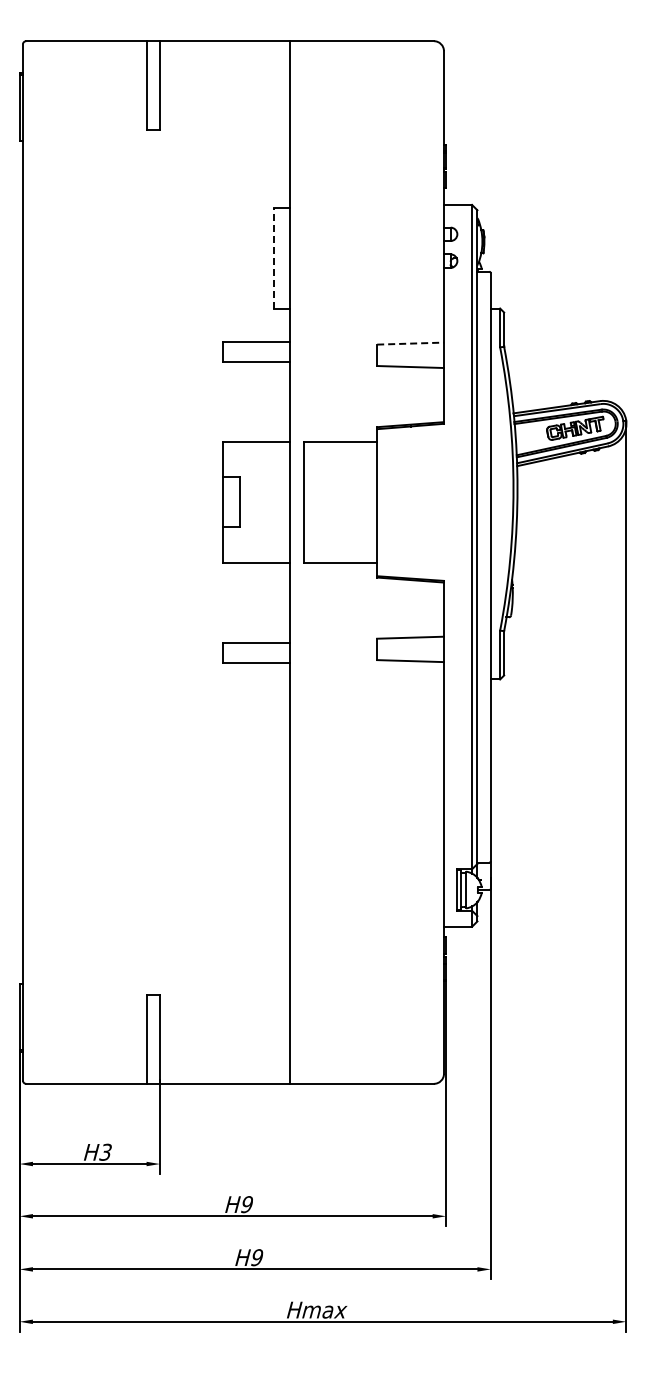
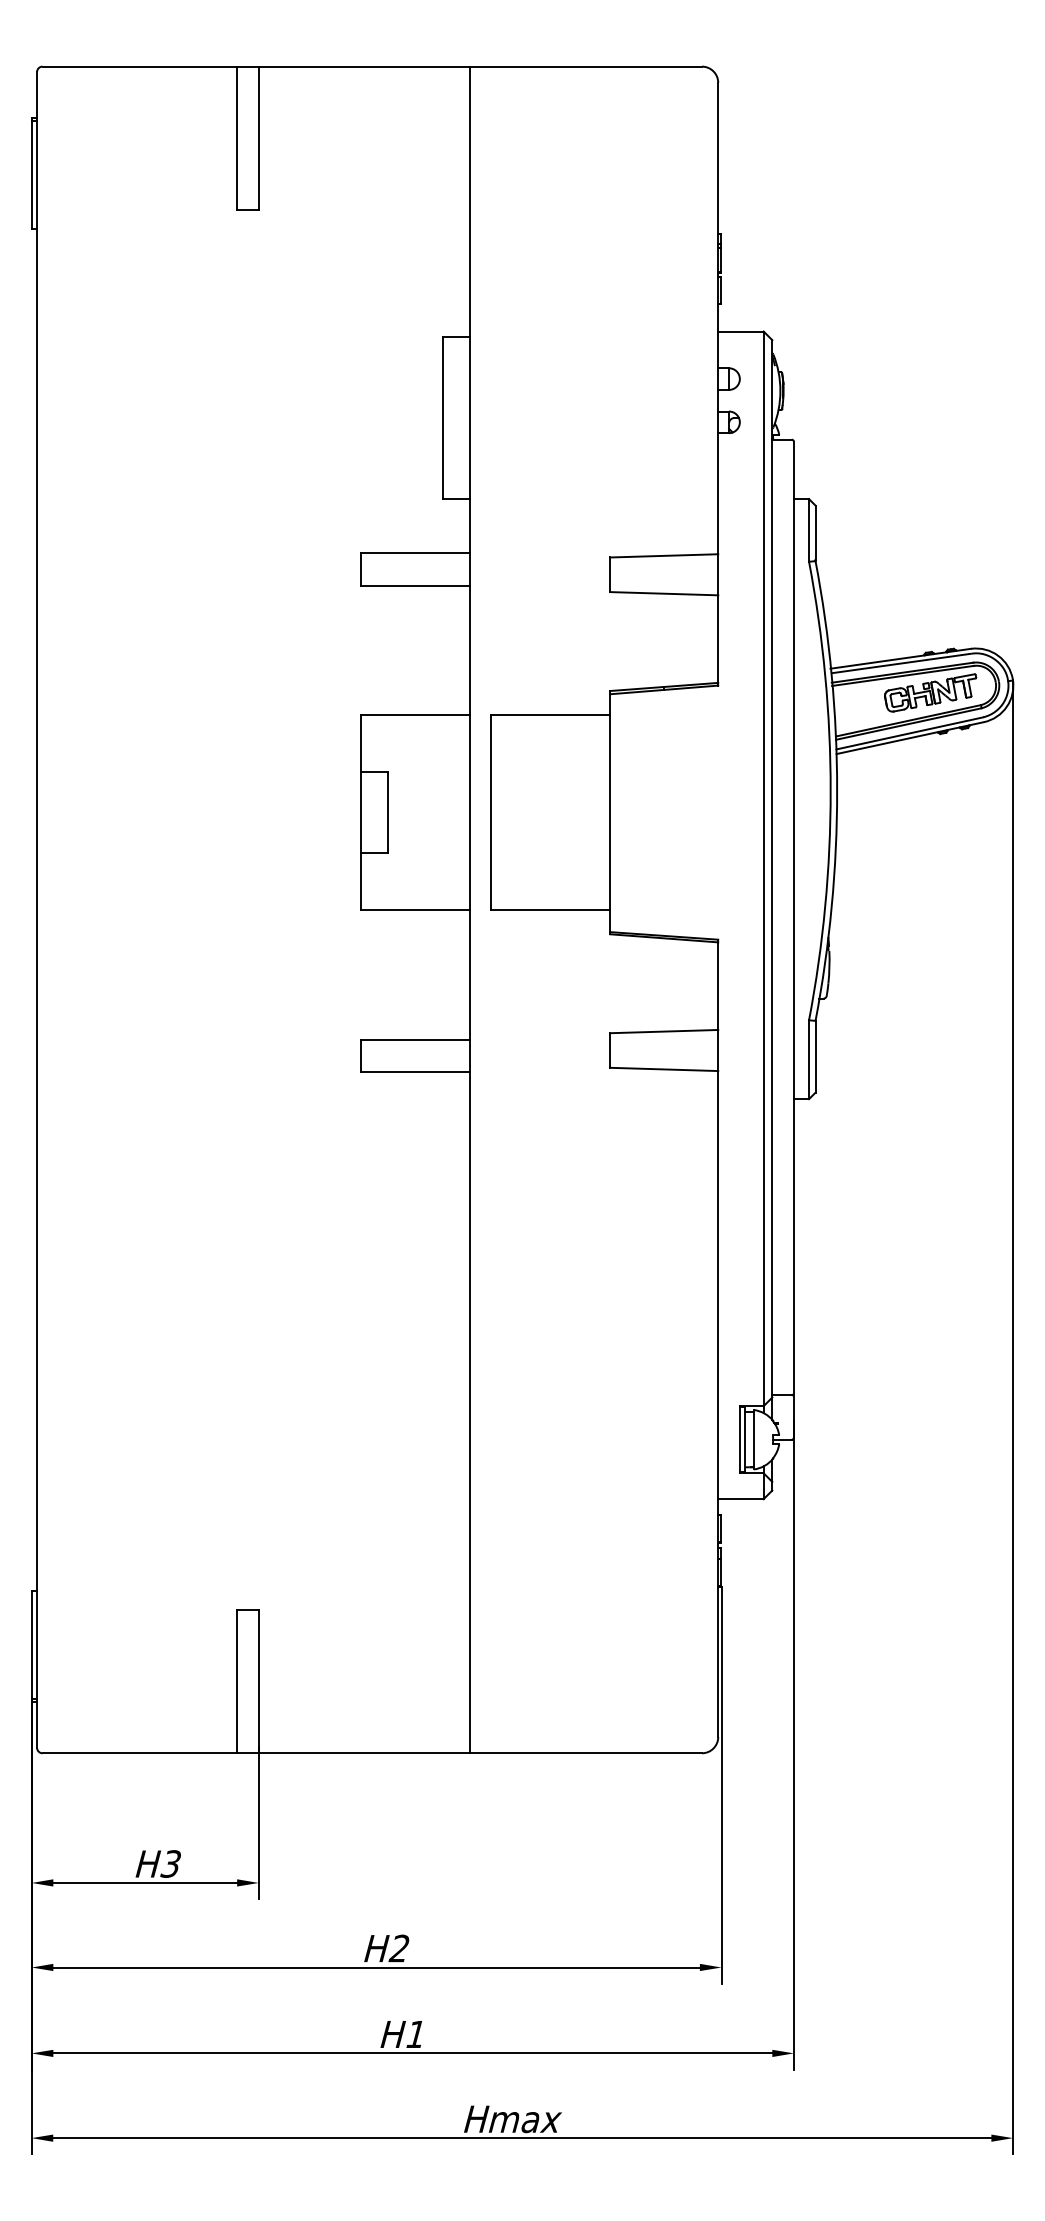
line: (273, 257) -> (442, 416), dashed -> solid
line: (411, 343) -> (665, 555), dashed -> solid
text: (246, 1204) -> (398, 1948), H9 -> H2
text: (257, 1257) -> (416, 2034), H9 -> H1

